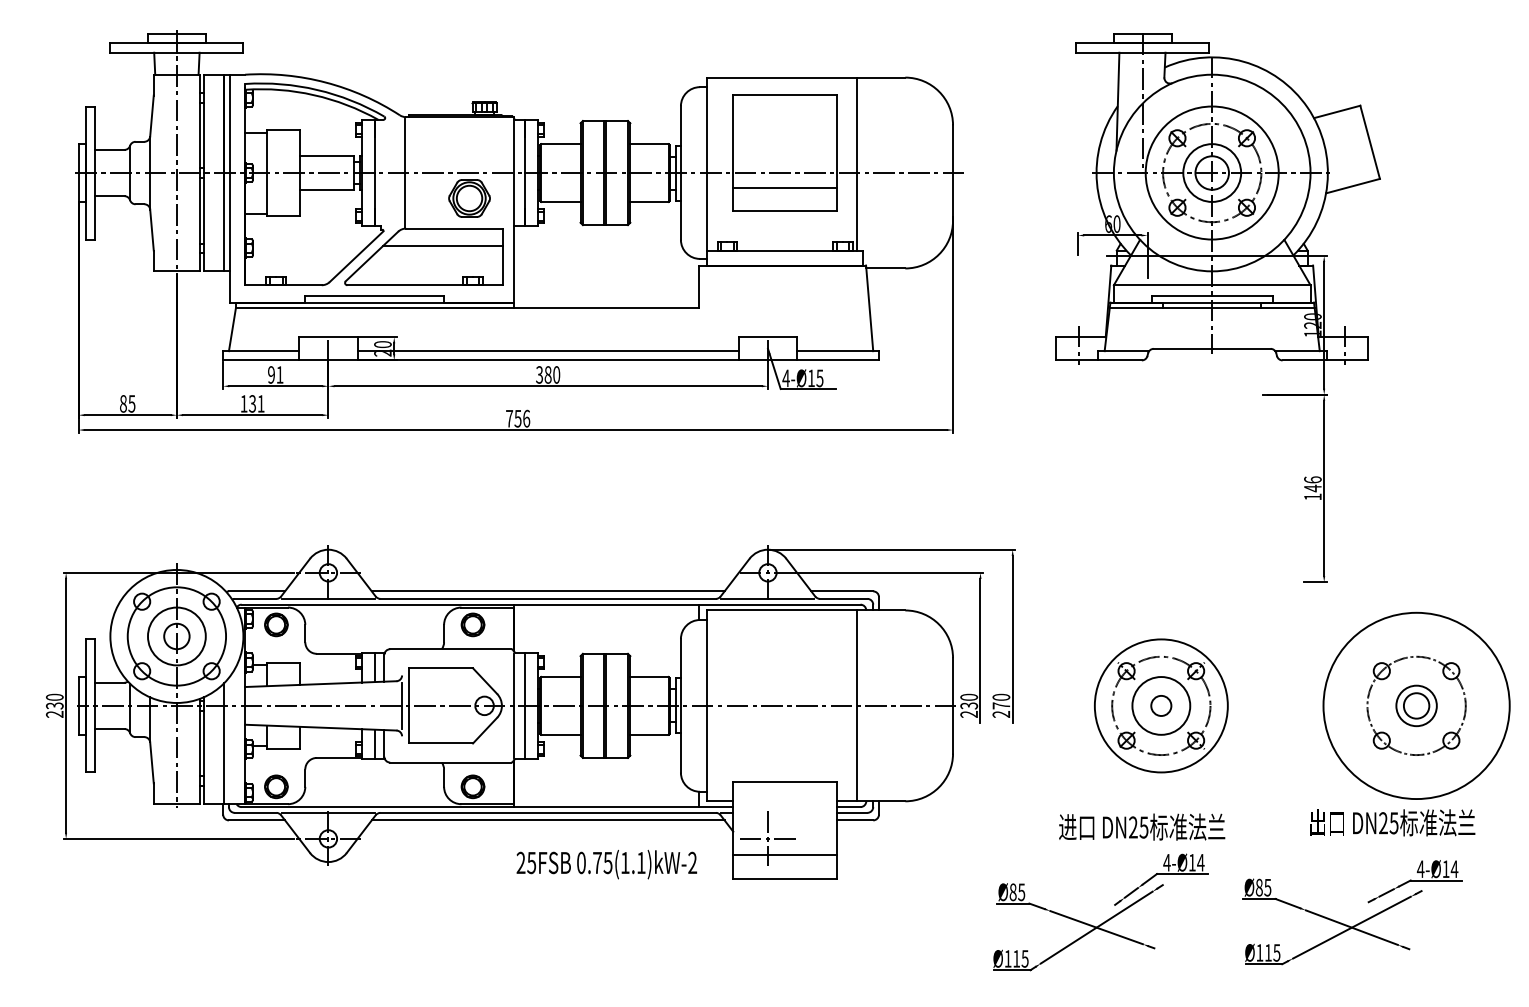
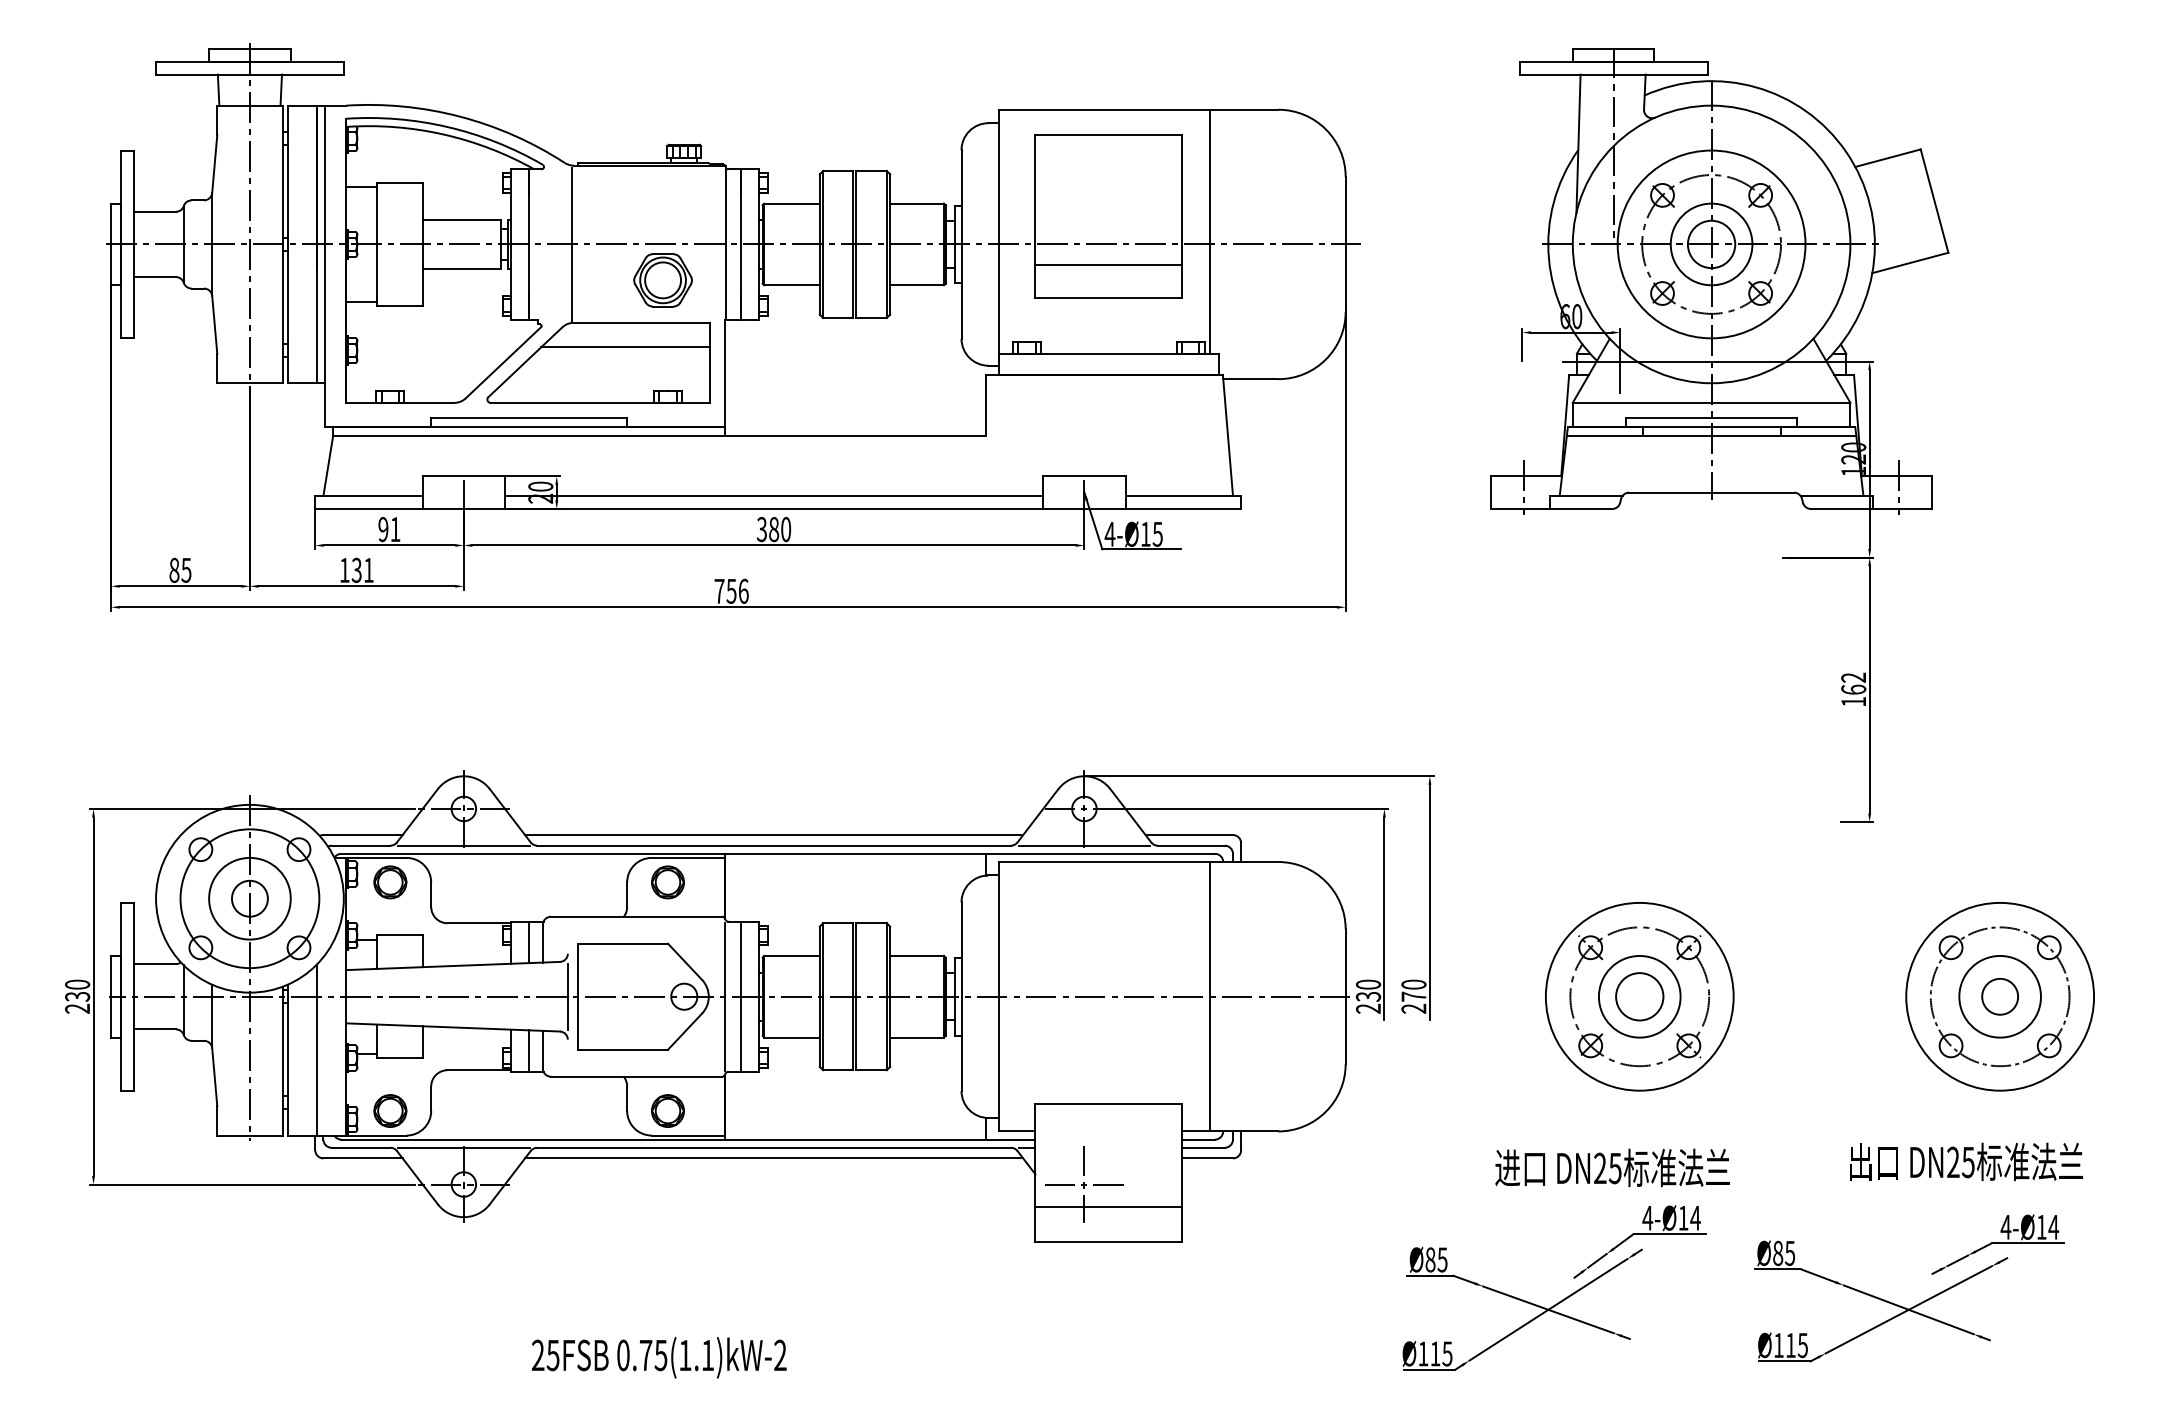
text: (1312, 484) -> (1853, 684), 146 -> 162
circle: (1161, 705) -> (1639, 996), size x1.67
circle: (1416, 705) -> (1999, 996), size x0.71
circle: (1416, 705) -> (1999, 996), size x1.43
text: (606, 864) -> (658, 1357), moved

